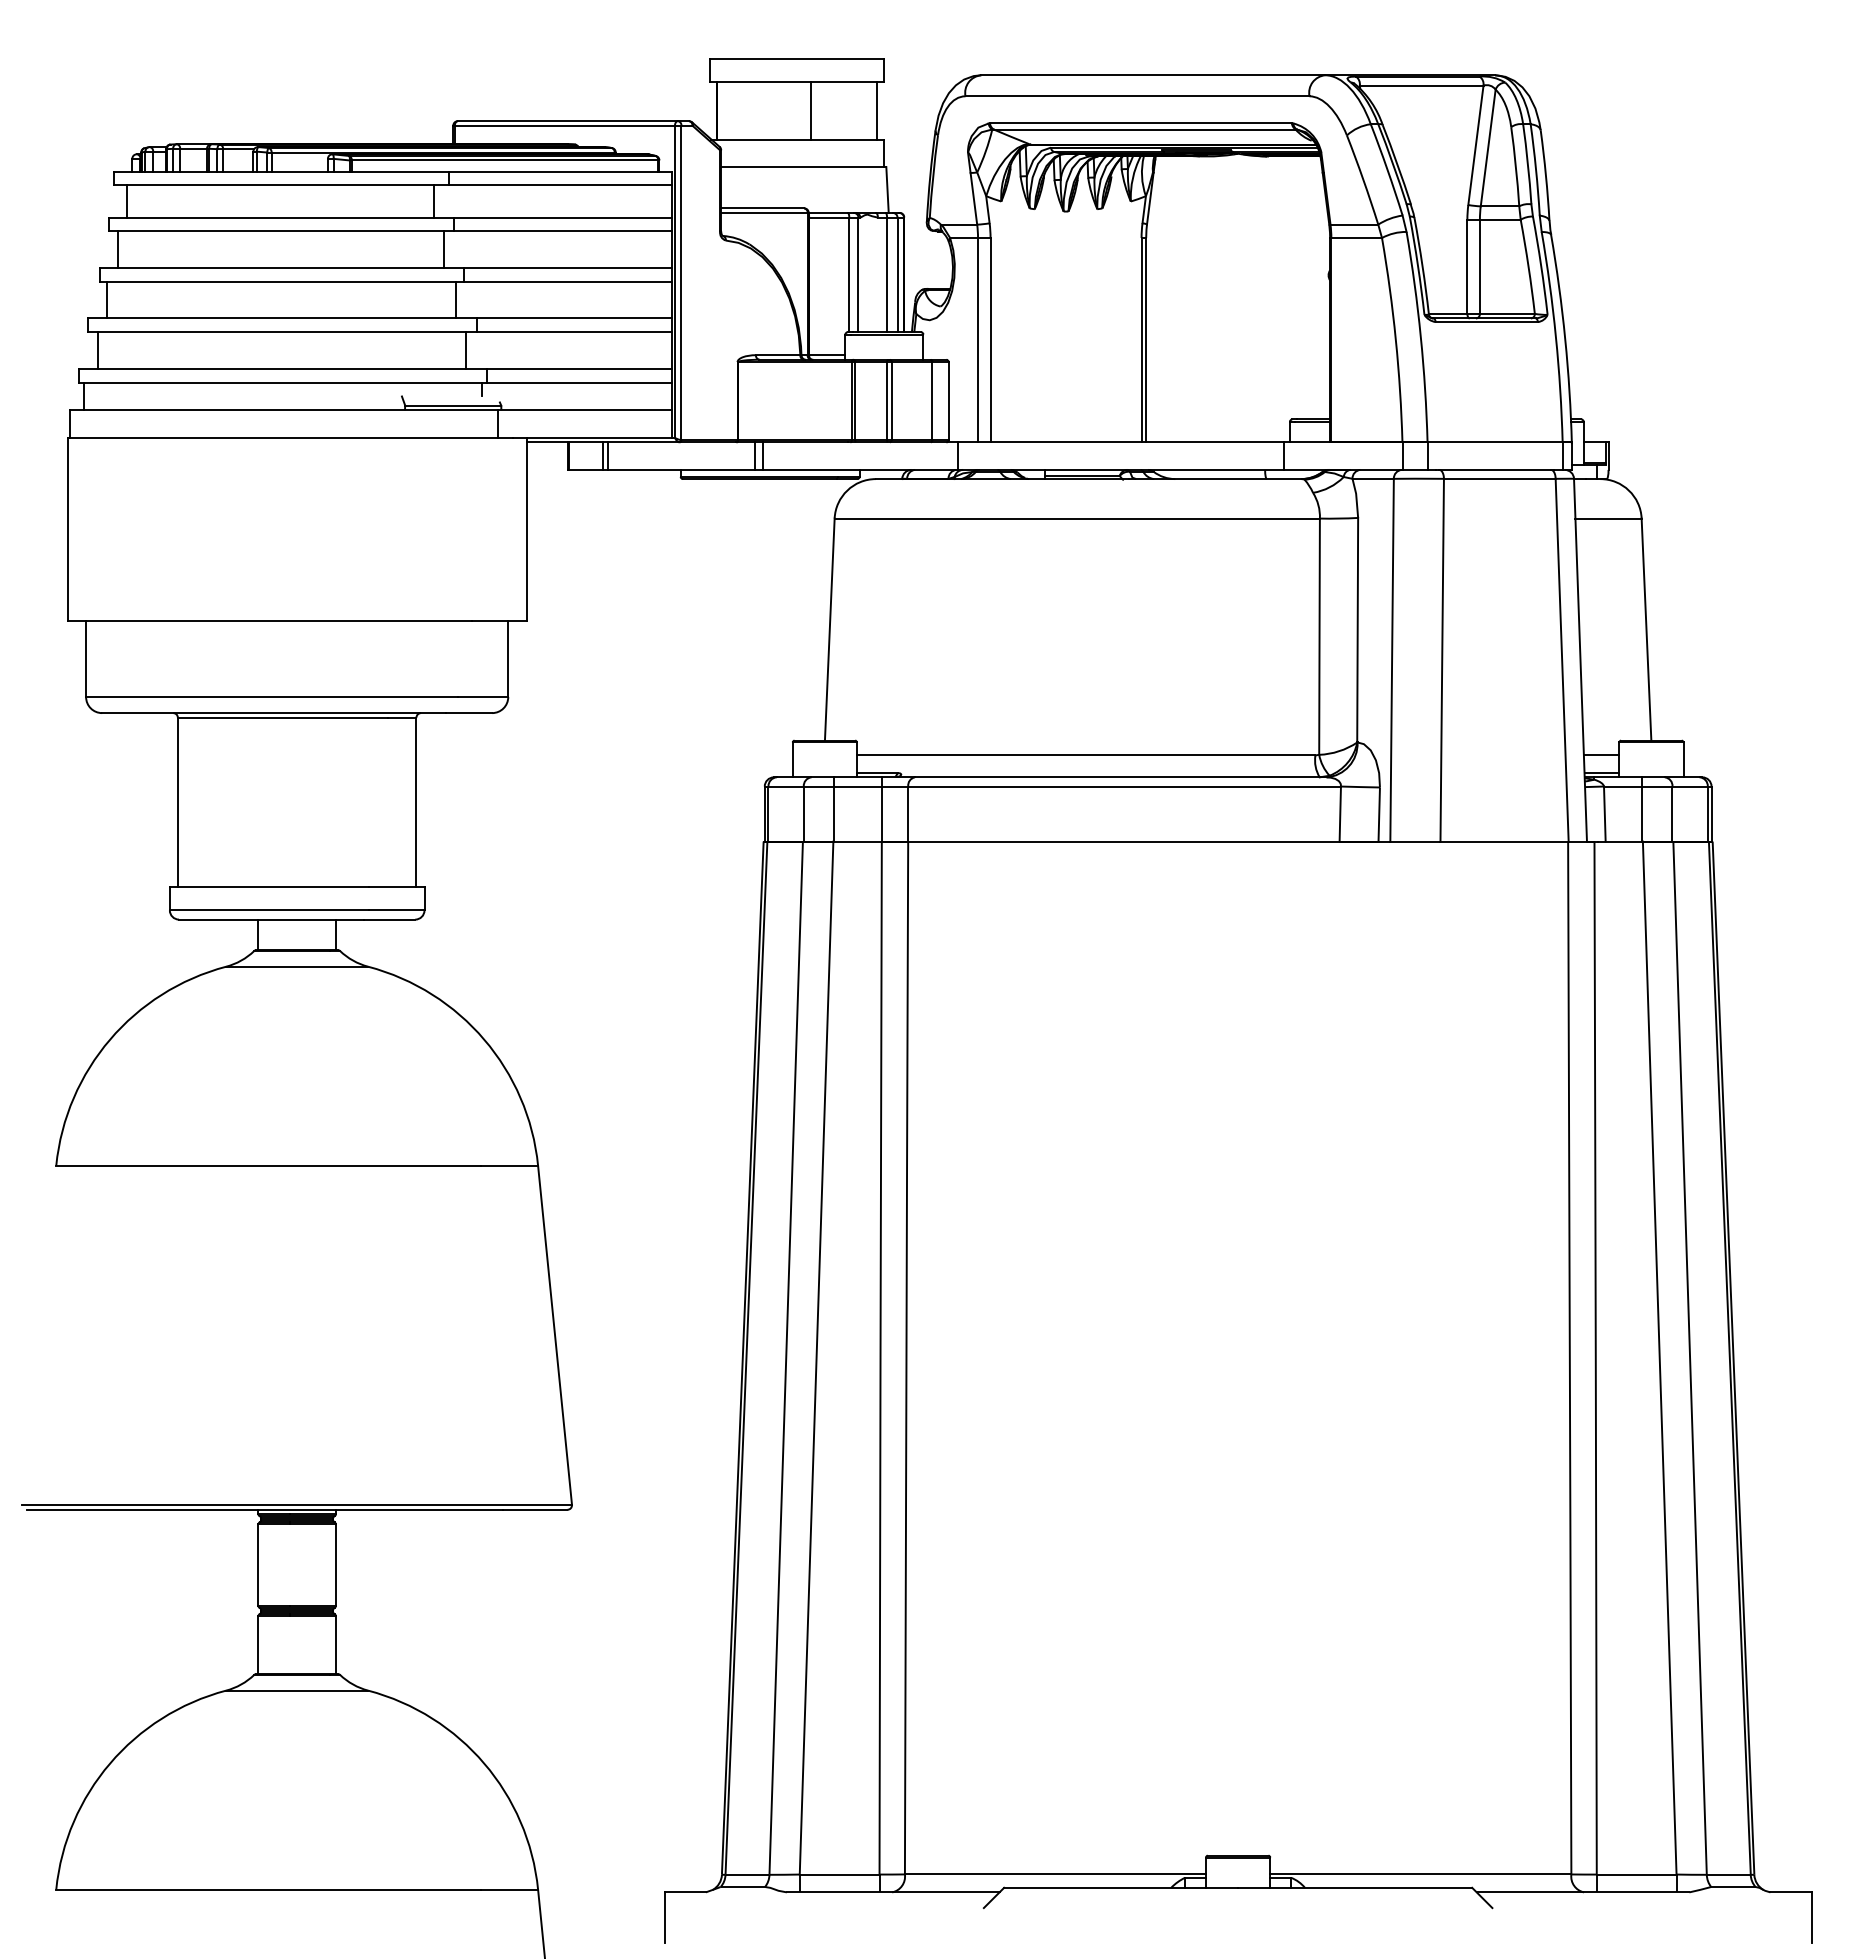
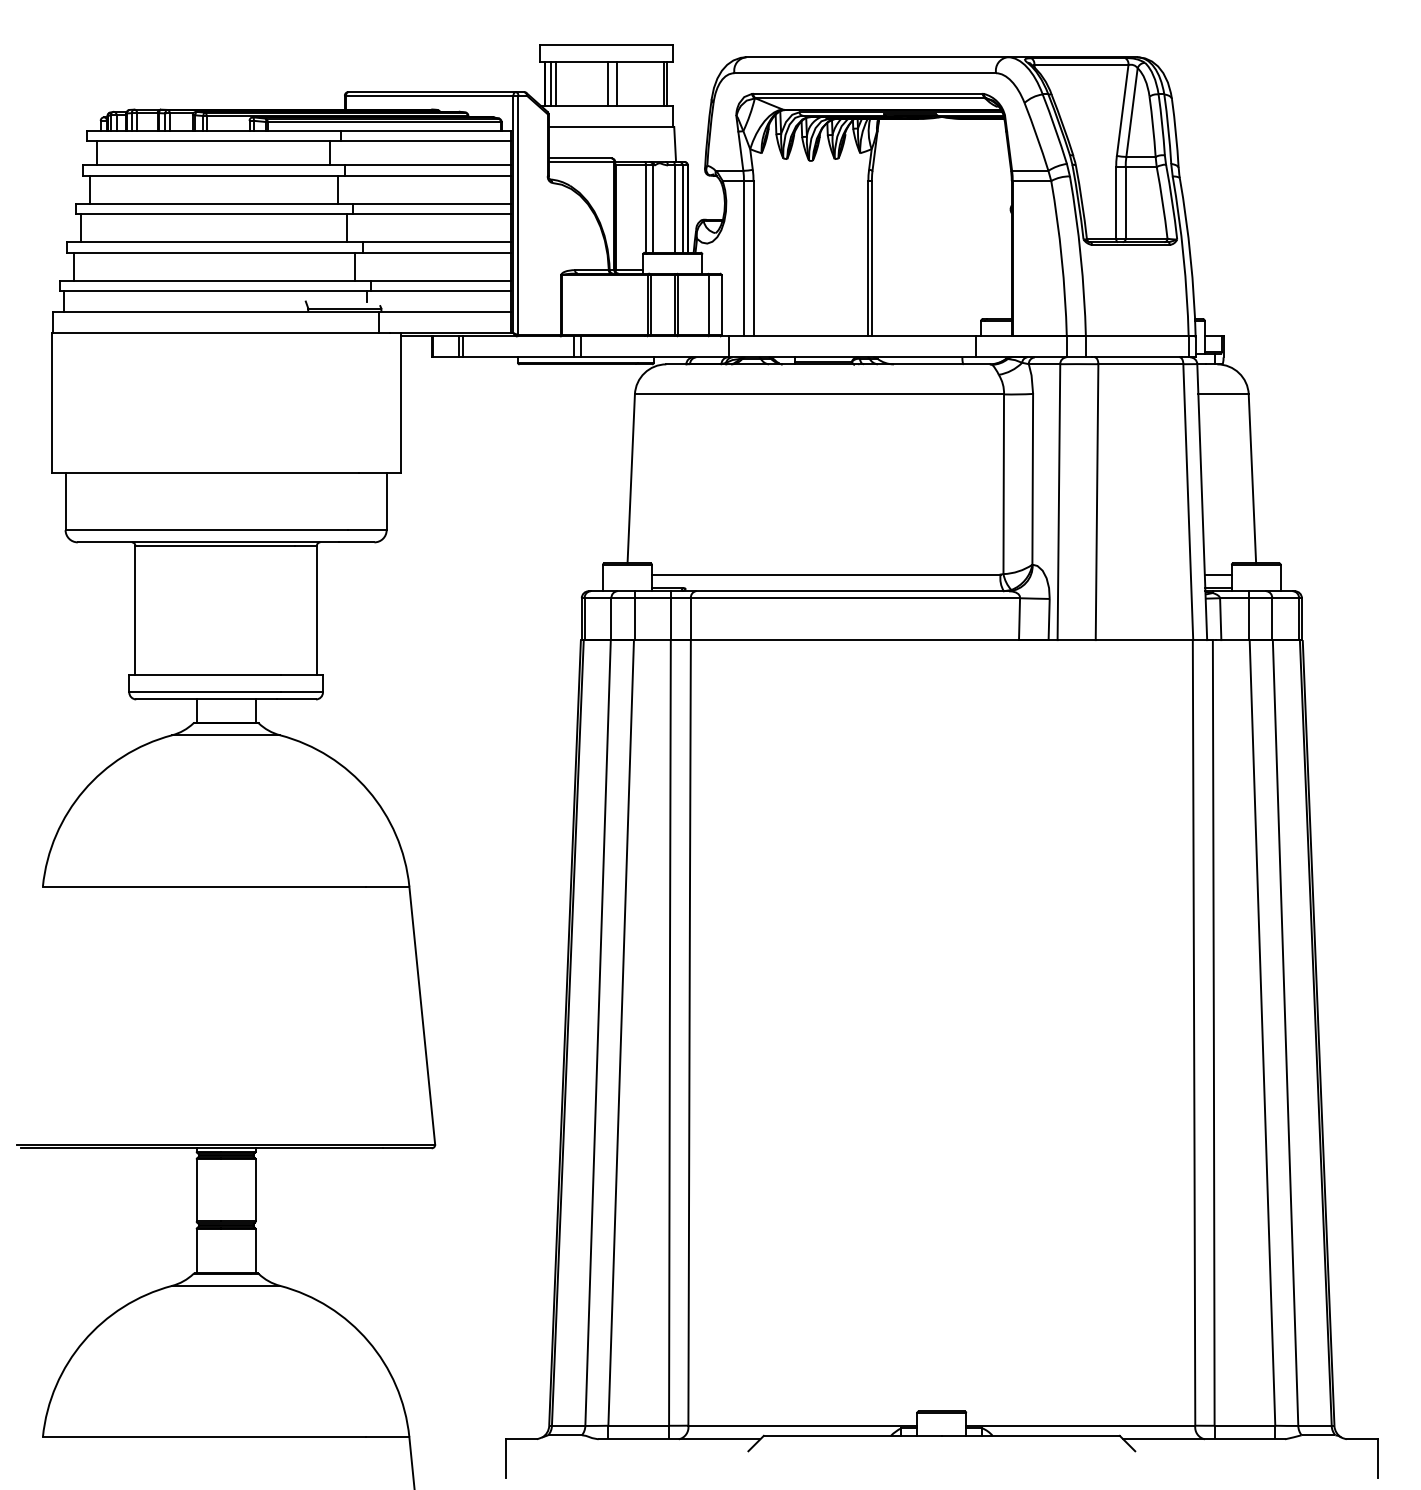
line: (724, 110) -> (551, 84), added
line: (730, 110) -> (555, 84), added
line: (799, 110) -> (608, 84), added
line: (872, 110) -> (663, 84), added

